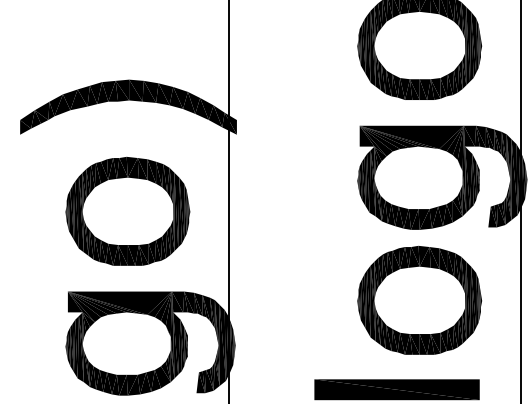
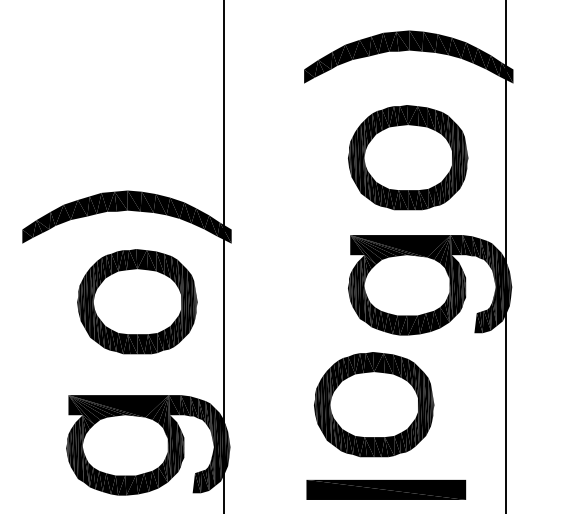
part: (127, 211) -> (137, 301), moved
part: (420, 300) -> (374, 404), moved

